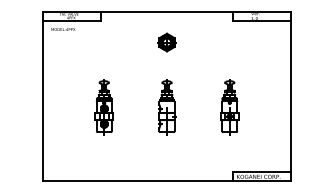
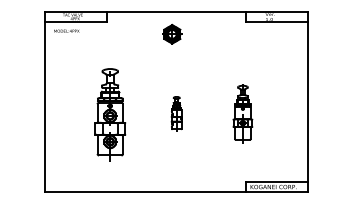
part: (166, 42) -> (171, 34), moved
part: (103, 107) -> (109, 113), size x1.6
part: (167, 107) -> (177, 113), size x0.6

